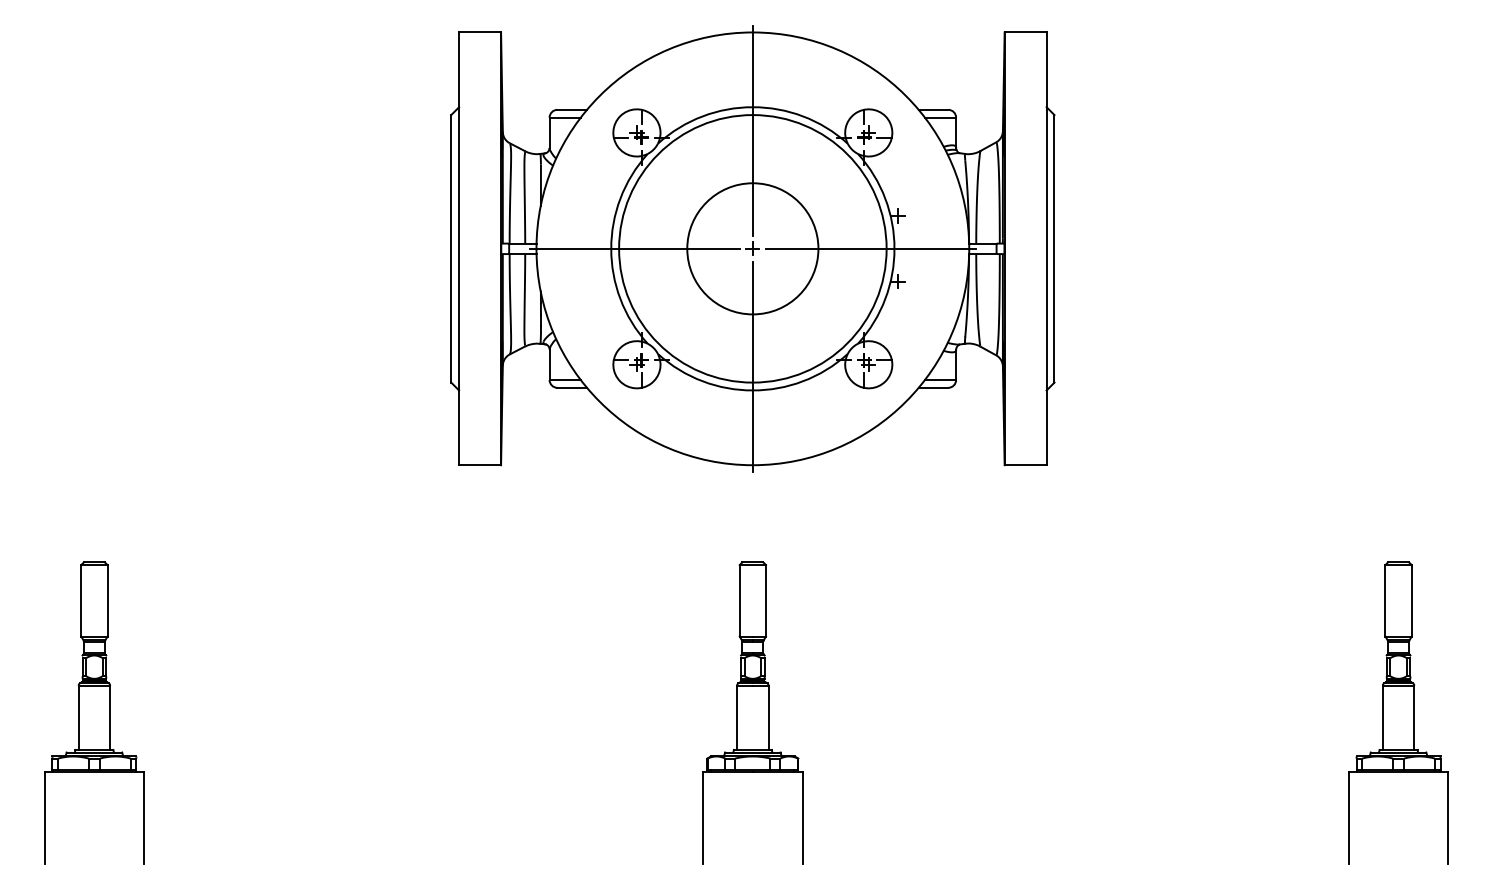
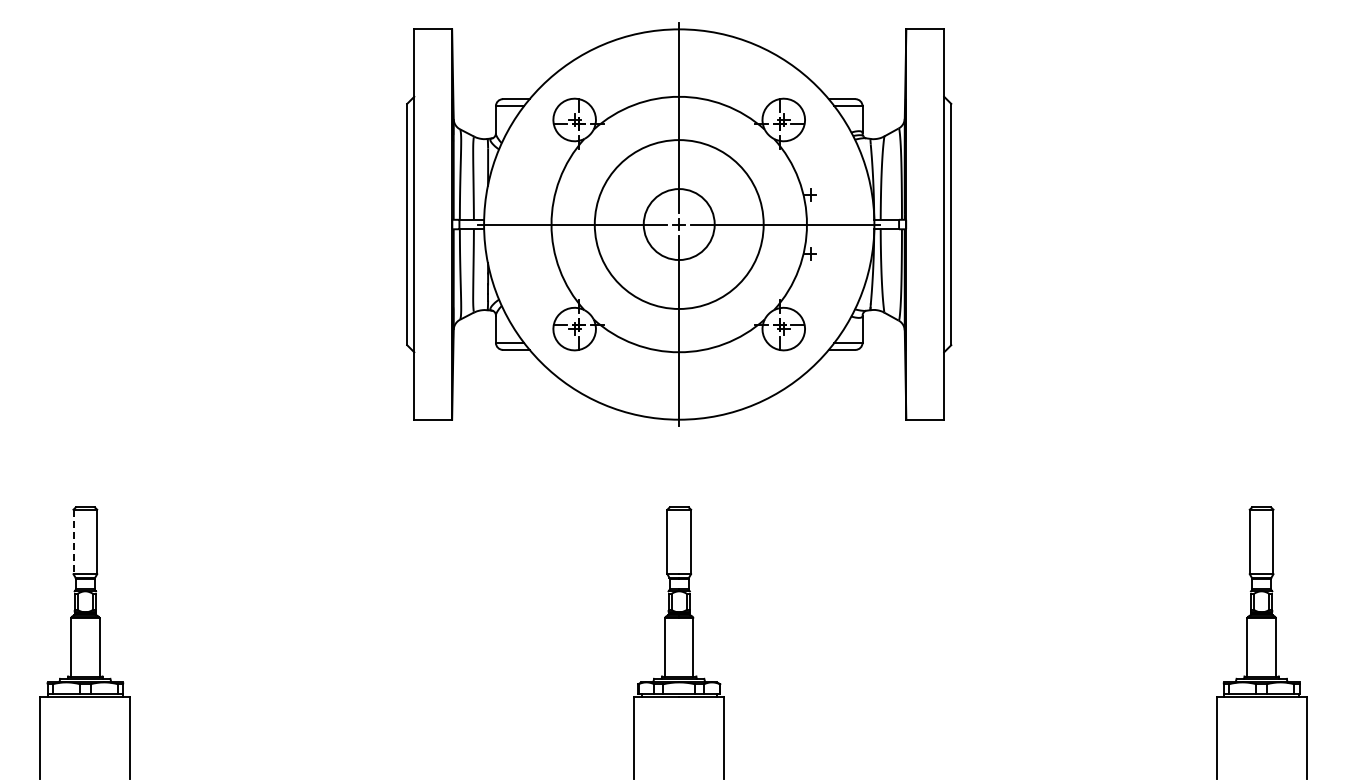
circle: (752, 248) -> (678, 224), size x0.7
circle: (753, 248) -> (679, 224), size x0.6
line: (81, 601) -> (73, 542), solid -> dashed

